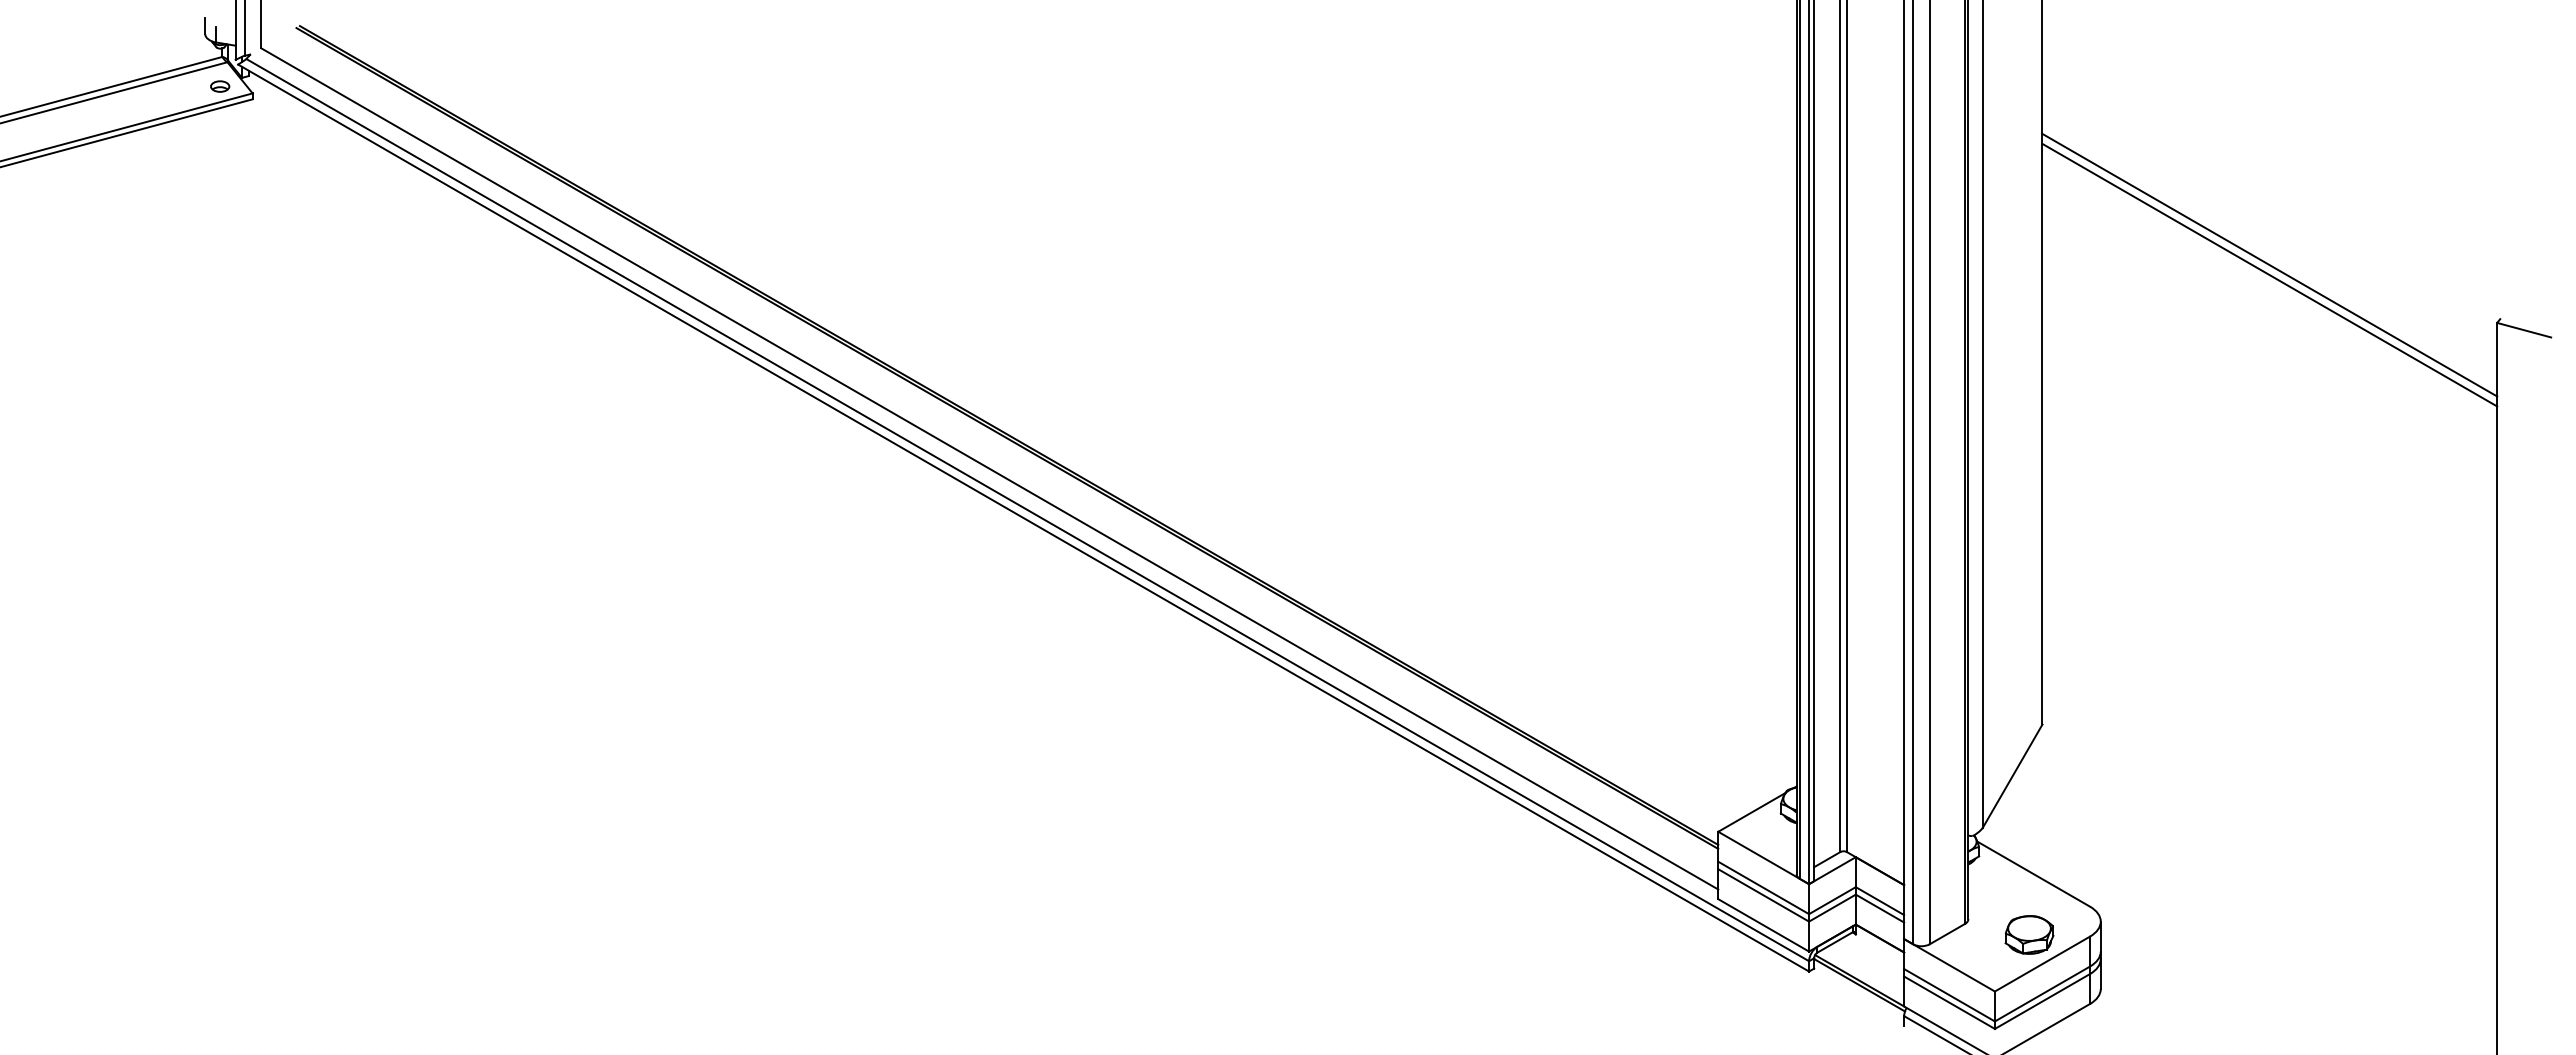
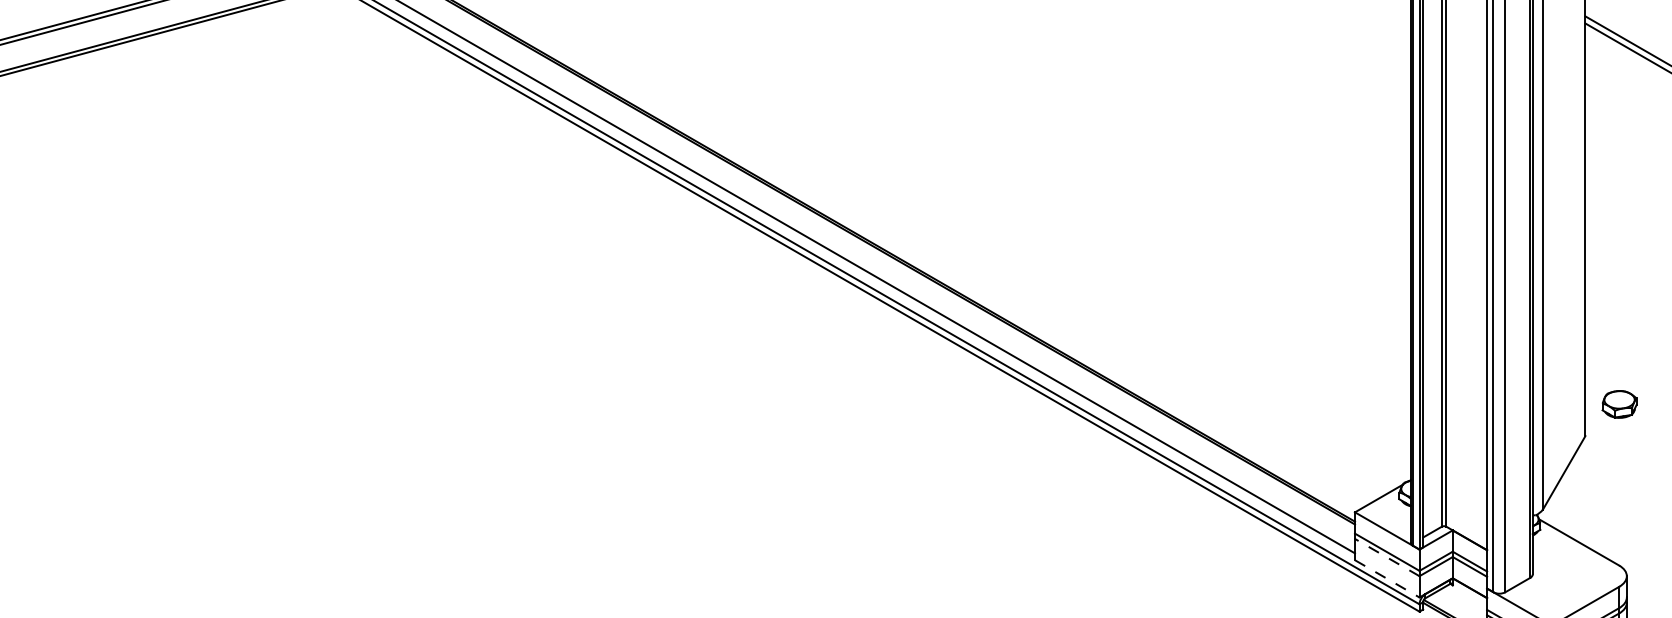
line: (1763, 895) -> (1387, 557), solid -> dashed
line: (1764, 925) -> (1387, 578), solid -> dashed
part: (2029, 934) -> (1619, 404), moved

